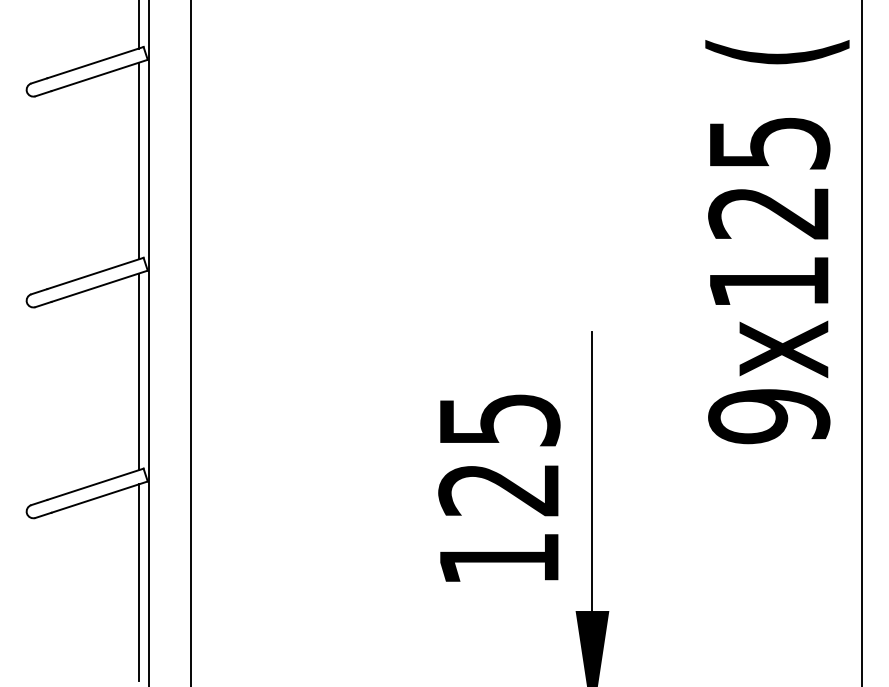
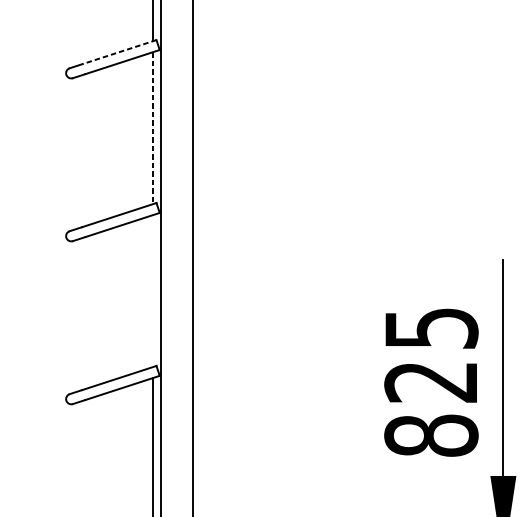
line: (95, 62) -> (119, 52), solid -> dashed
line: (138, 161) -> (152, 128), solid -> dashed
line: (138, 371) -> (152, 290), removed
text: (499, 558) -> (431, 435), 125 -> 825

